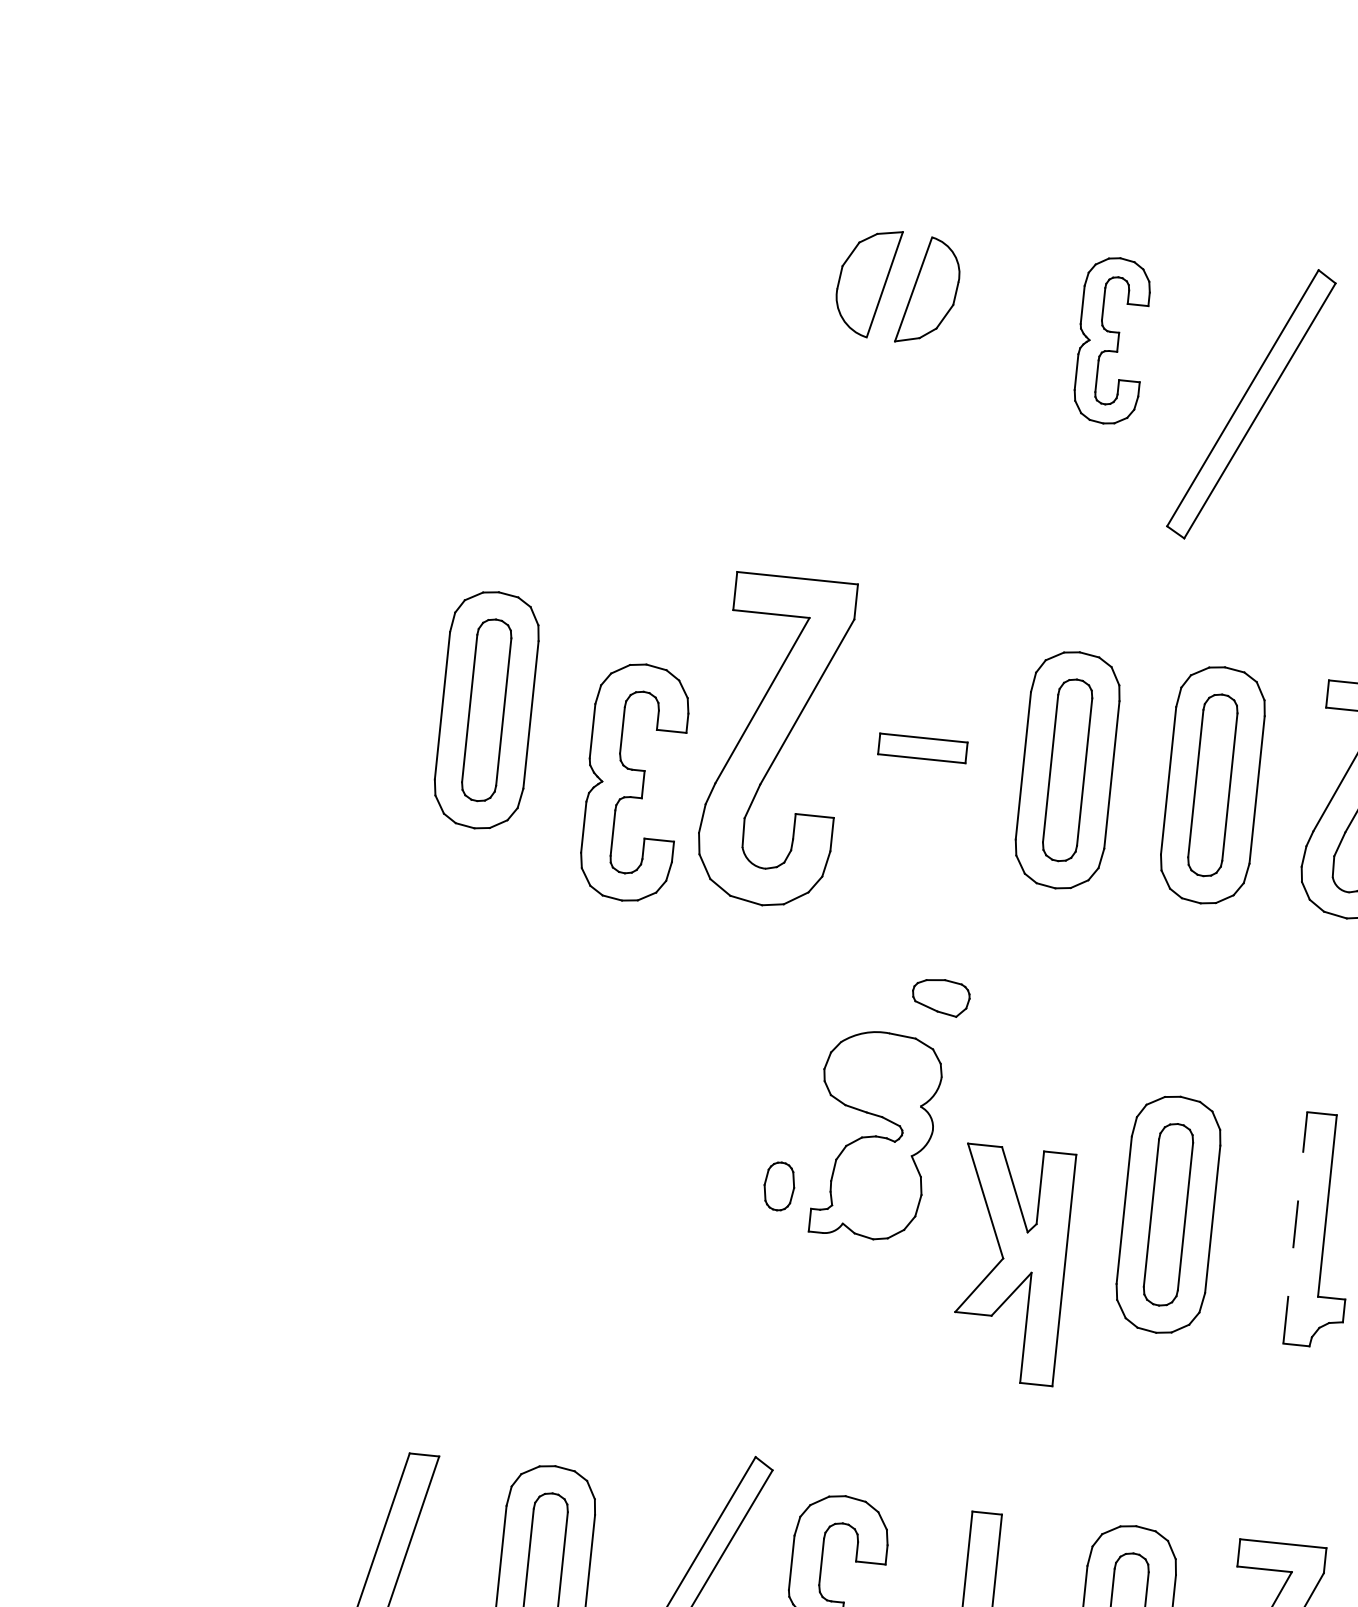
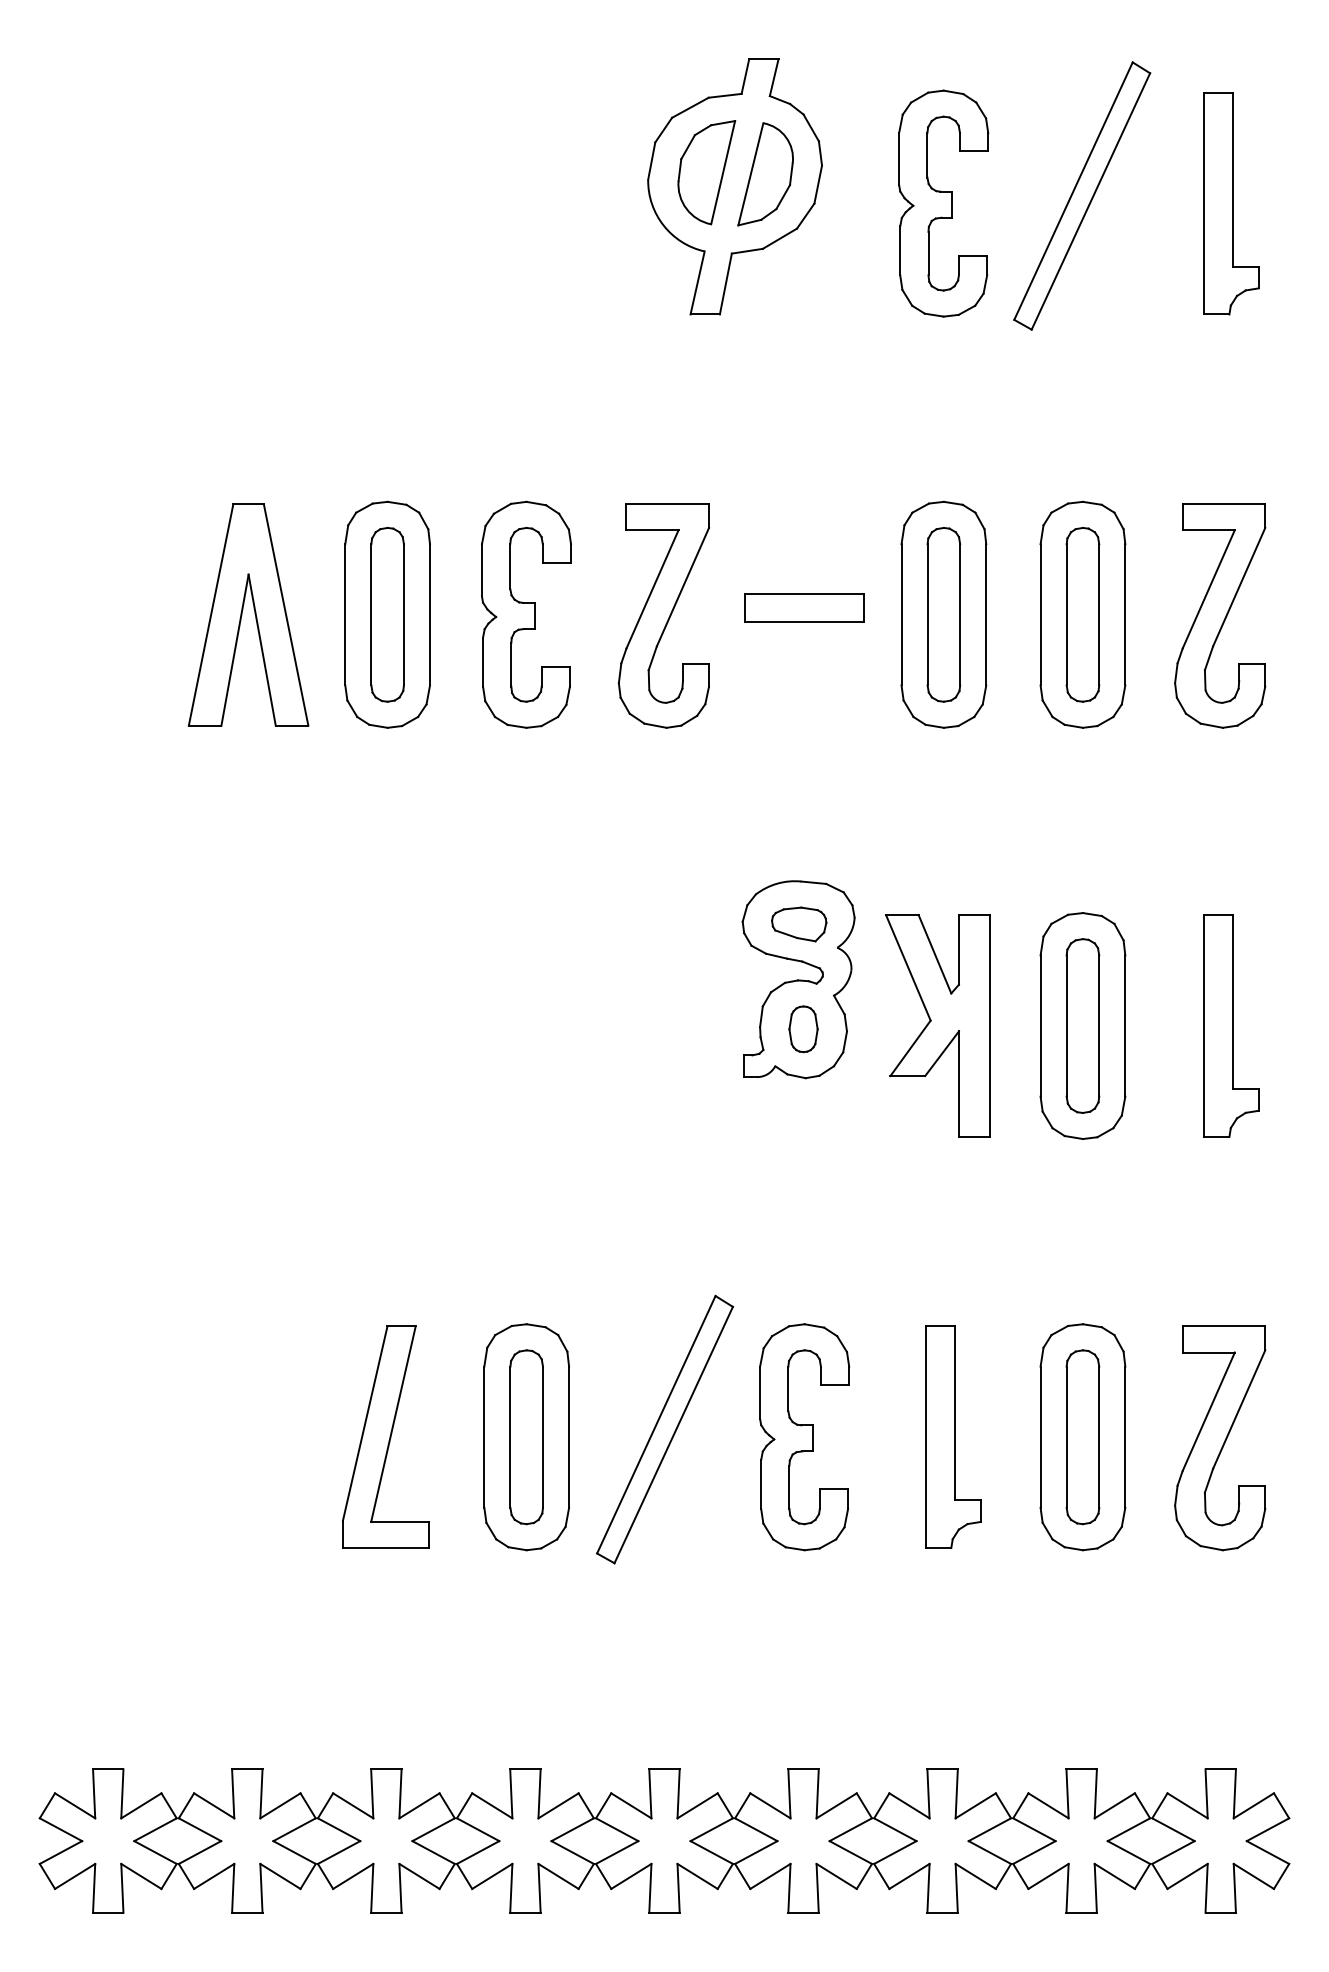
part: (895, 300) -> (734, 186), added
part: (1111, 340) -> (943, 203), size x1.43
part: (1251, 403) -> (1082, 195), moved
part: (341, 694) -> (248, 614), added
part: (774, 740) -> (663, 615), size x0.71
part: (922, 747) -> (804, 607), size x1.43
part: (634, 782) -> (526, 614), moved
part: (941, 997) -> (799, 924), moved
part: (779, 1186) -> (803, 1029), moved
line: (1295, 1228) -> (1204, 1026), dashed -> solid
part: (1009, 1264) -> (937, 1025), moved

